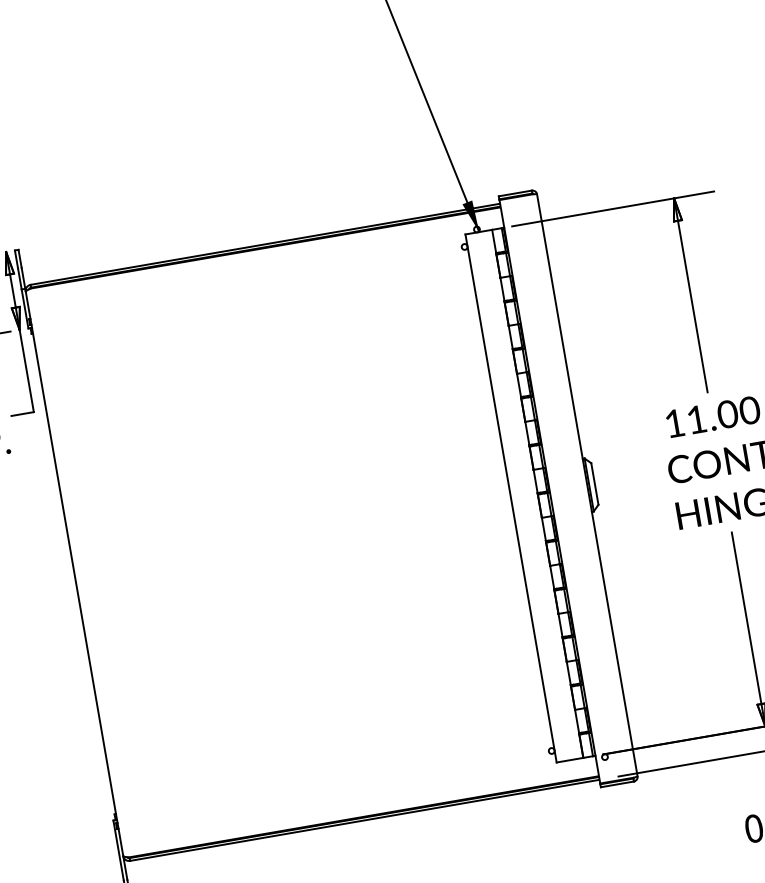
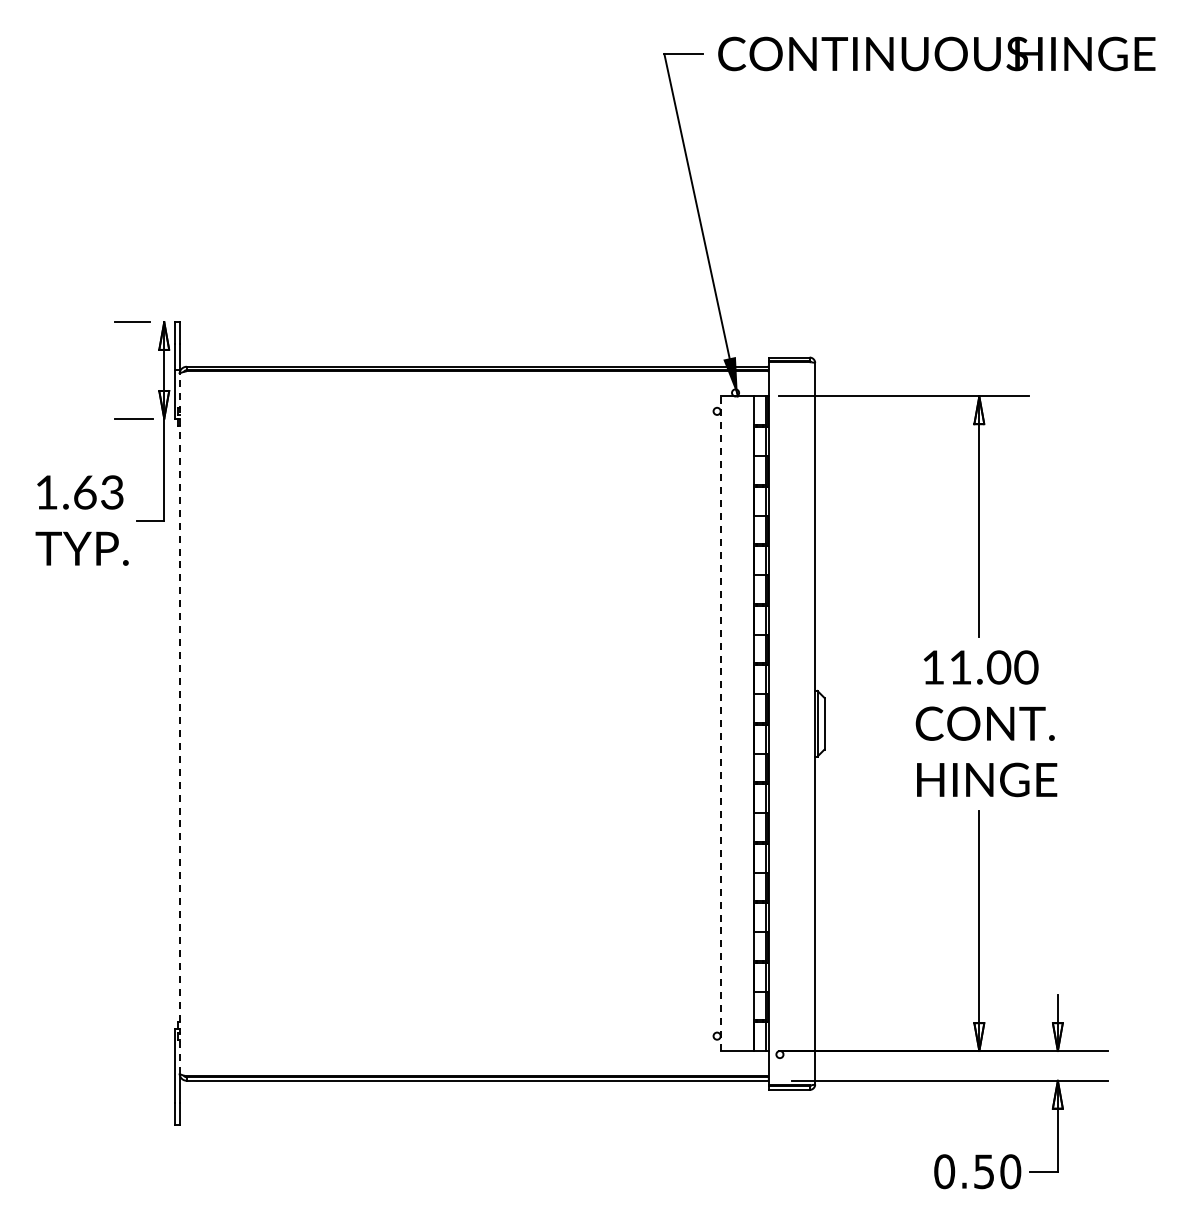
line: (510, 498) -> (720, 723), solid -> dashed
line: (74, 573) -> (179, 723), solid -> dashed

